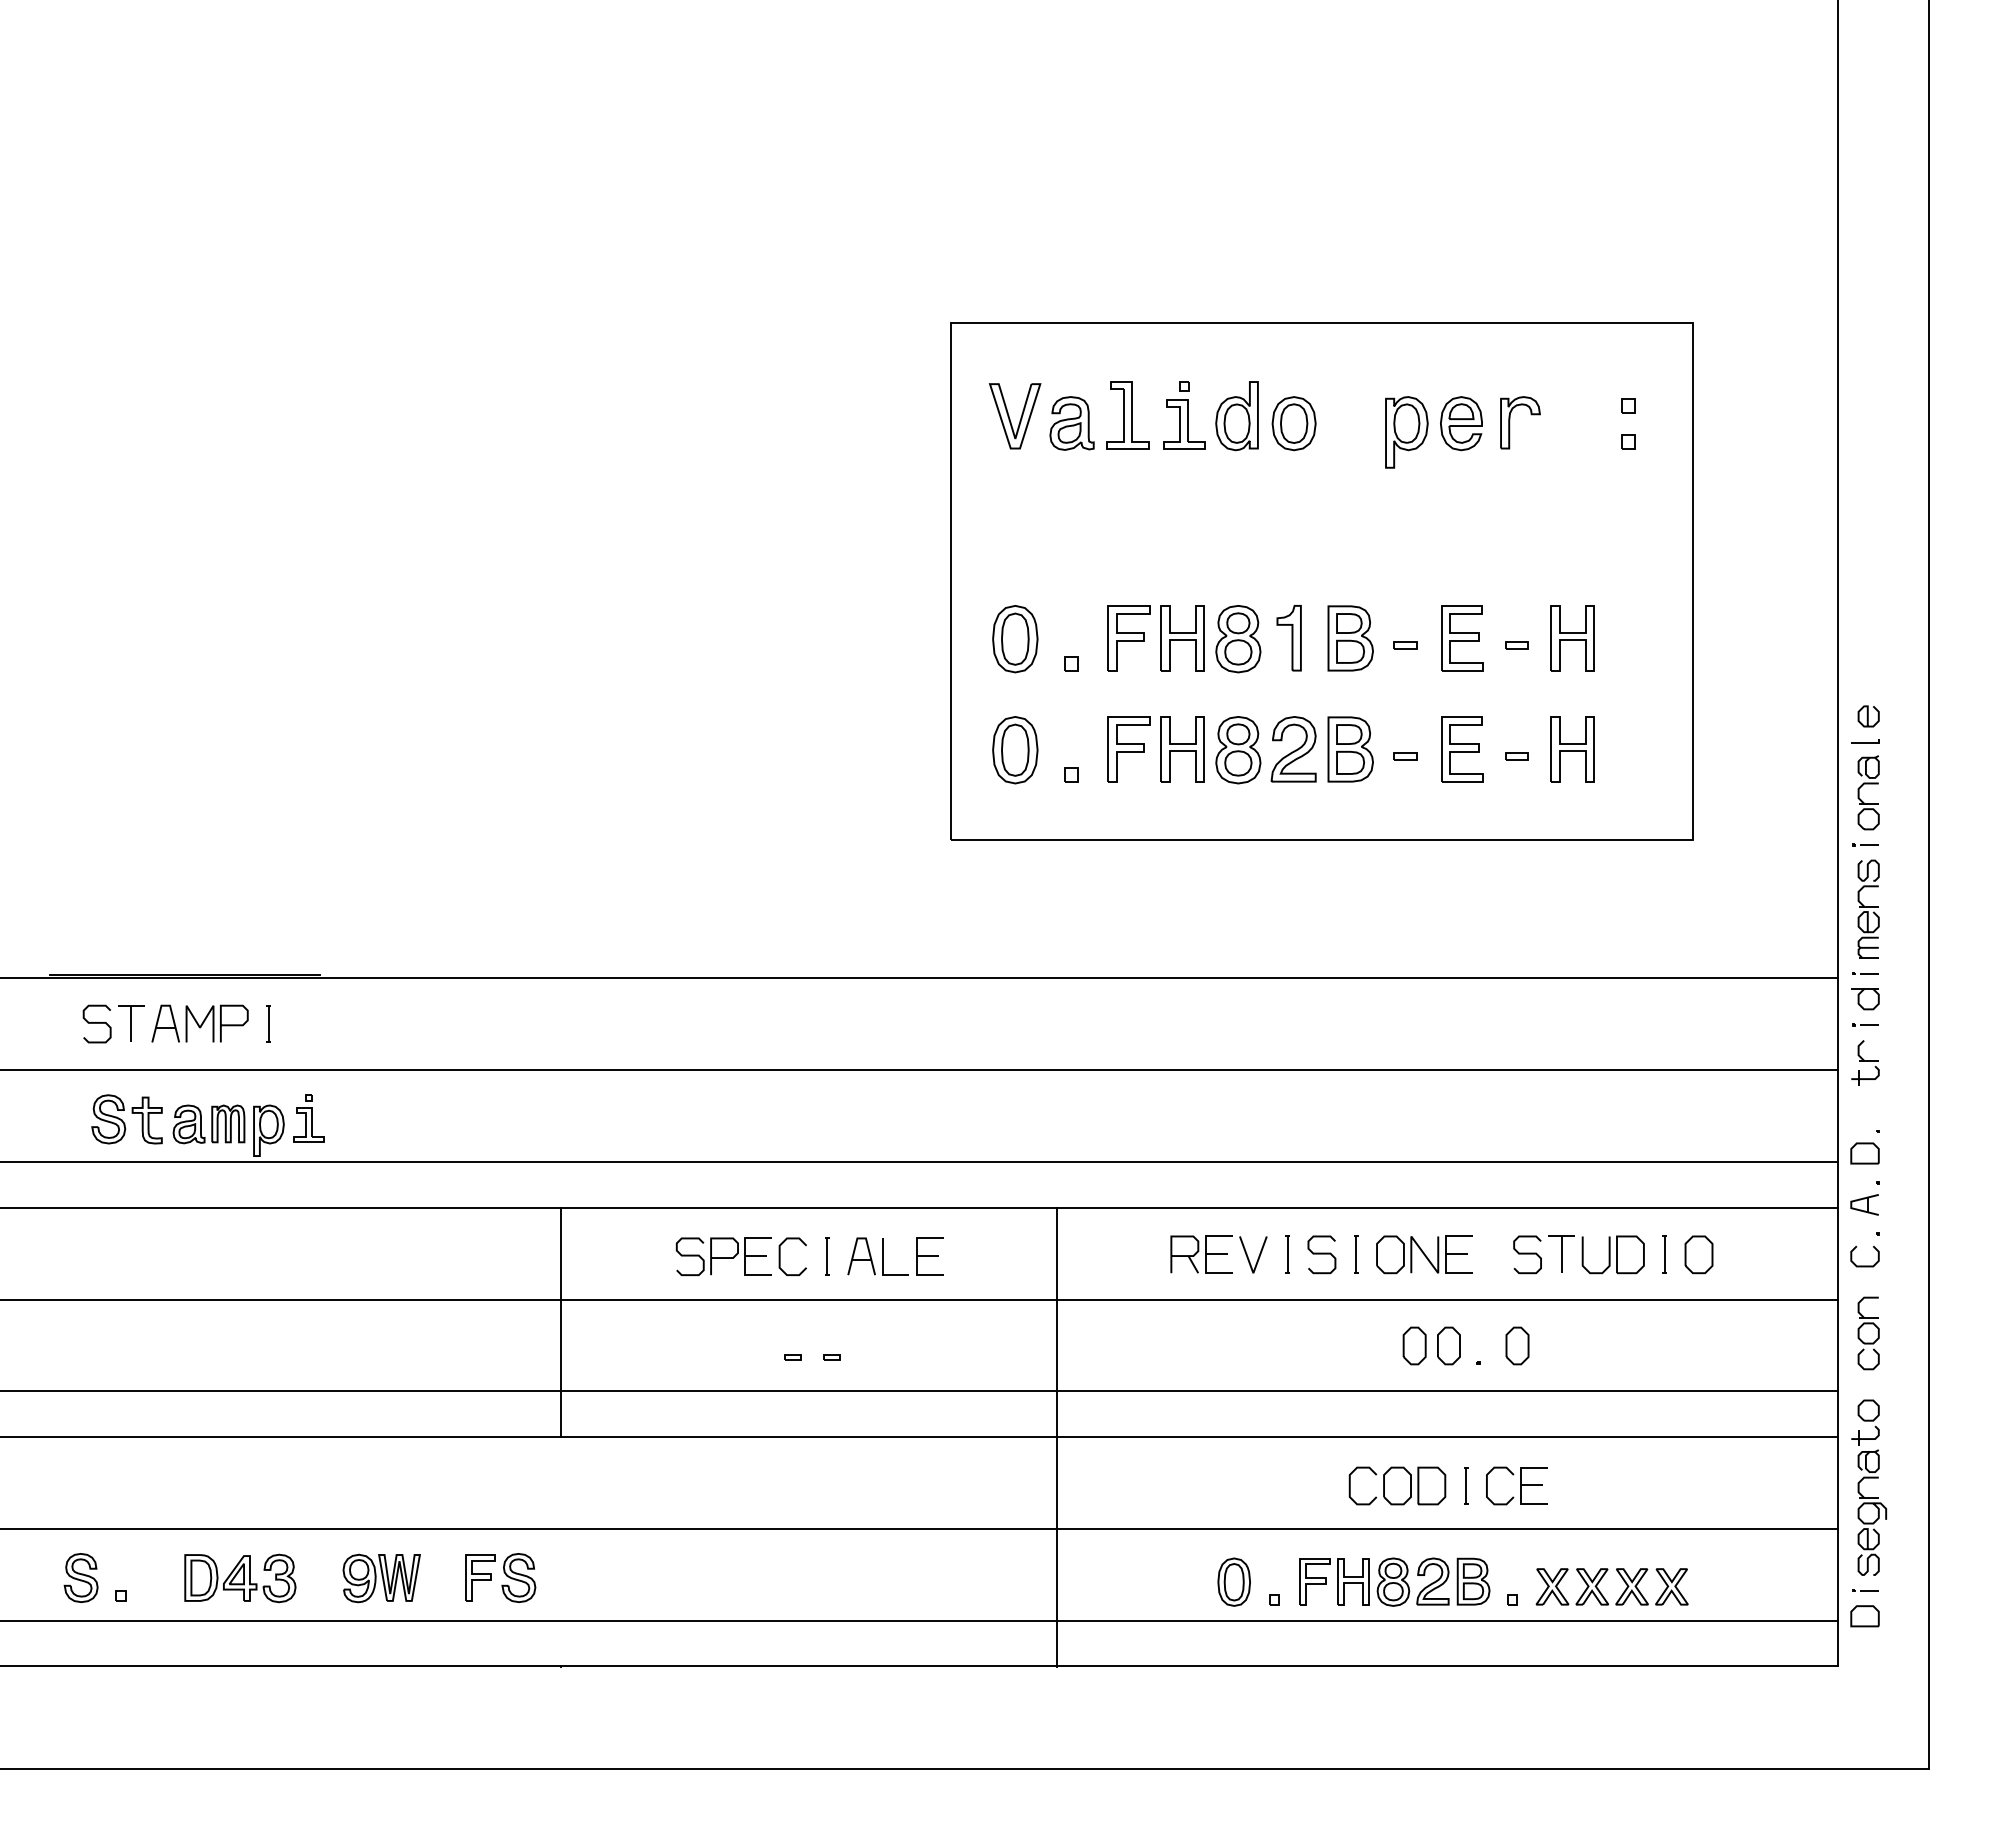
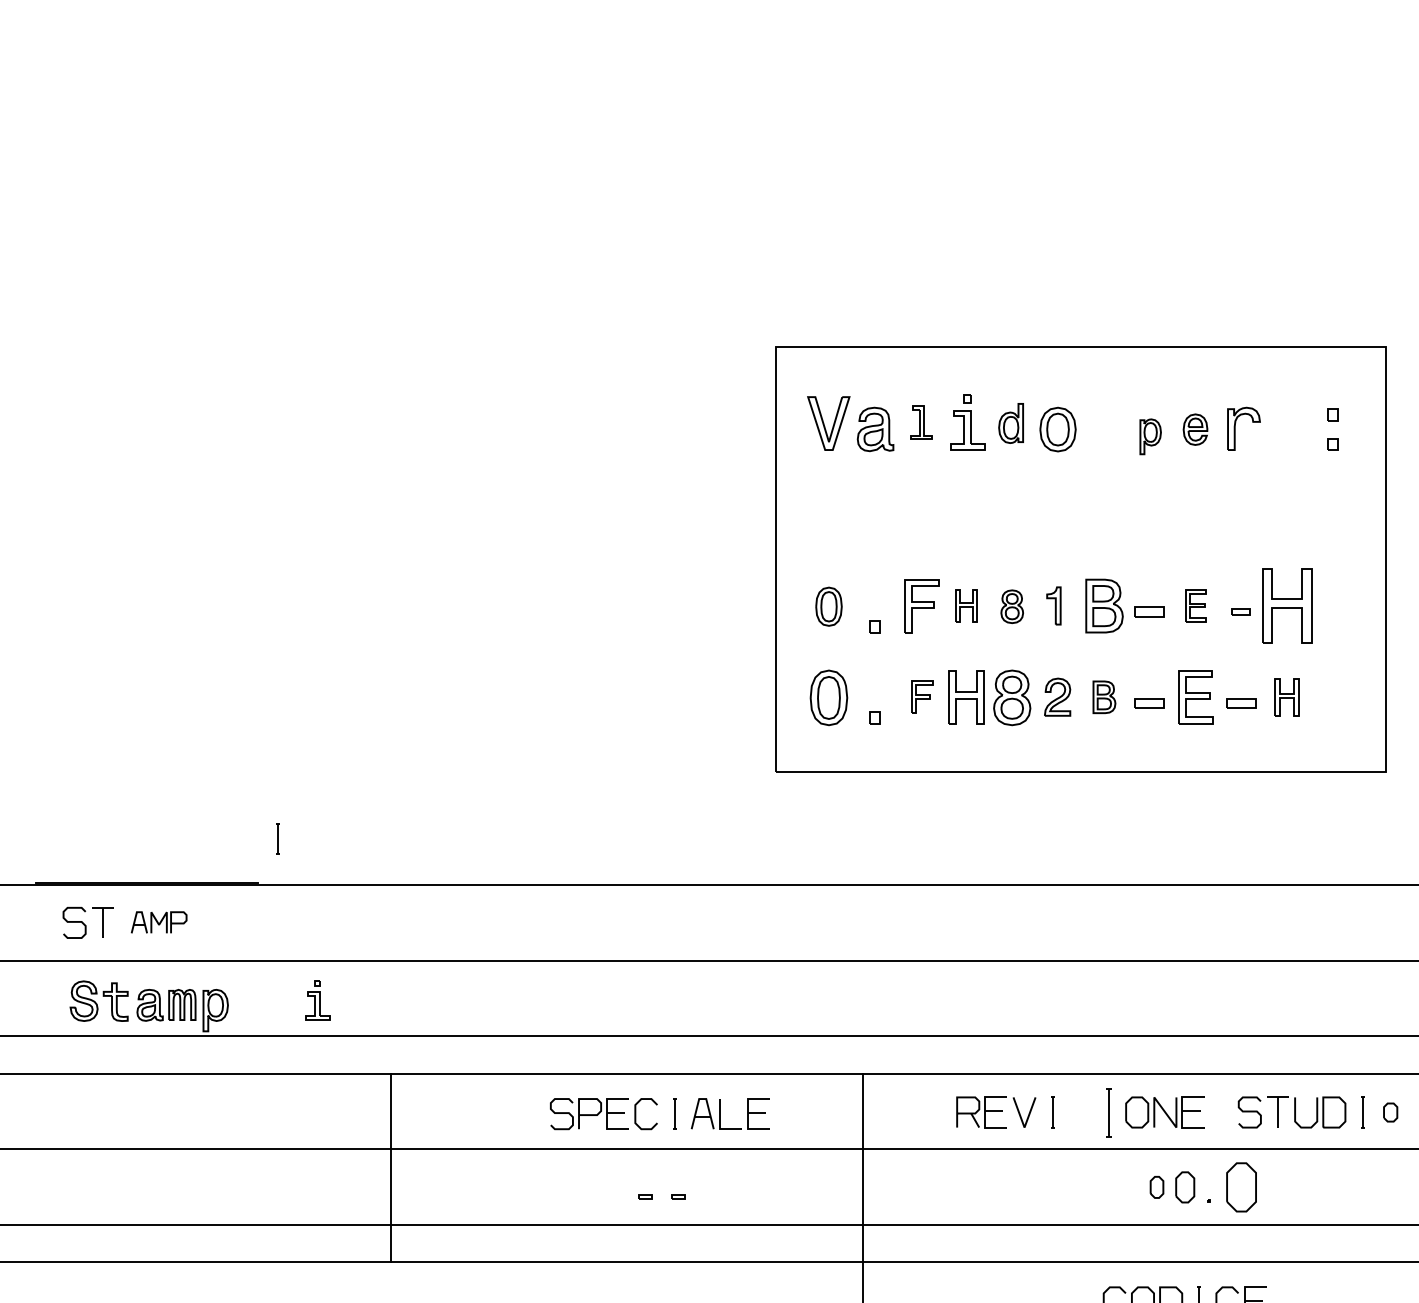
part: (1127, 415) -> (921, 422), size x0.6
part: (1236, 416) -> (1010, 423), size x0.7
part: (1461, 423) -> (1195, 429), size x0.7
part: (1406, 432) -> (1150, 436), size x0.6
part: (1182, 638) -> (966, 606), size x0.6
part: (1288, 638) -> (1053, 606), size x0.7
part: (1462, 638) -> (1196, 606), size x0.6
part: (1572, 638) -> (1286, 606), size x1.4
part: (1015, 639) -> (829, 606), size x0.7
part: (1238, 639) -> (1012, 606), size x0.6
part: (1405, 645) -> (1149, 611), size x1.6
part: (1128, 749) -> (921, 697), size x0.6
part: (1293, 749) -> (1057, 697), size x0.7
part: (1350, 749) -> (1104, 697), size x0.6
part: (1572, 749) -> (1286, 697), size x0.7
part: (1405, 756) -> (1149, 703), size x1.6
part: (1516, 756) -> (1240, 703), size x1.6
part: (199, 1023) -> (158, 922), size x0.7
part: (268, 1023) -> (277, 838), moved
part: (308, 1118) -> (317, 1000), moved
curve: (1321, 1254) -> (1080, 1112), removed
part: (1356, 1254) -> (1109, 1112), size x1.6
part: (1698, 1254) -> (1390, 1112), size x0.6
line: (561, 1322) -> (391, 1168), moved
part: (1414, 1345) -> (1156, 1186), size x0.7
part: (1517, 1345) -> (1241, 1186), size x1.6

